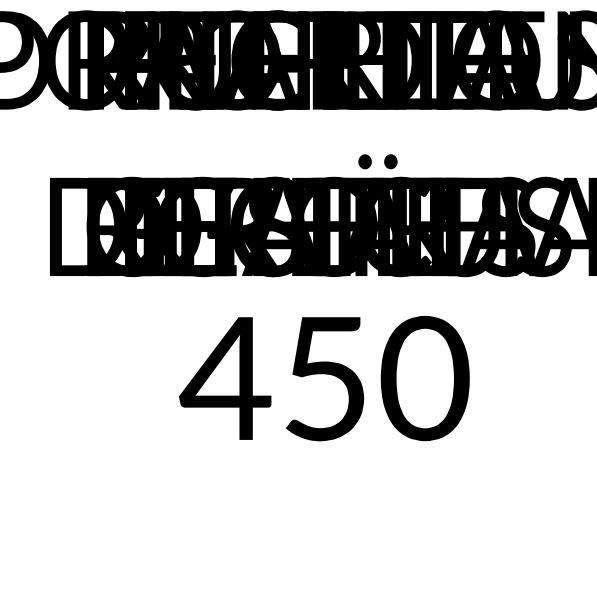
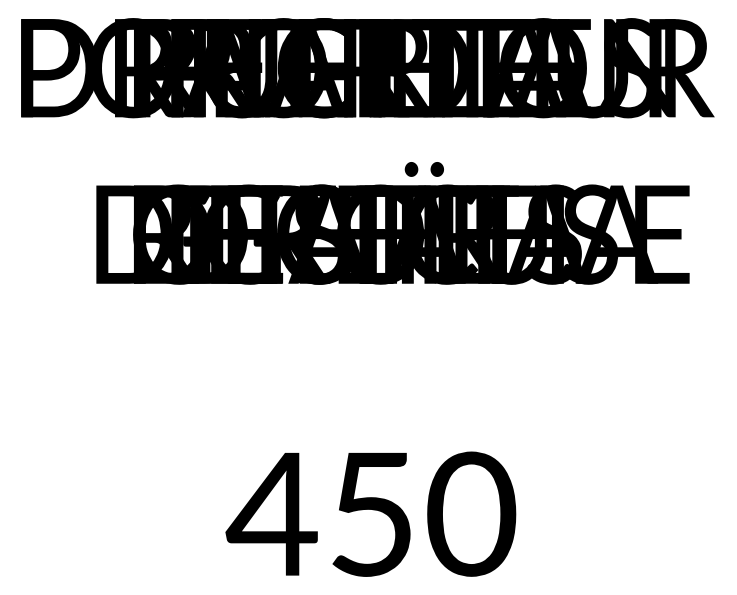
text: (324, 377) -> (370, 513), moved

